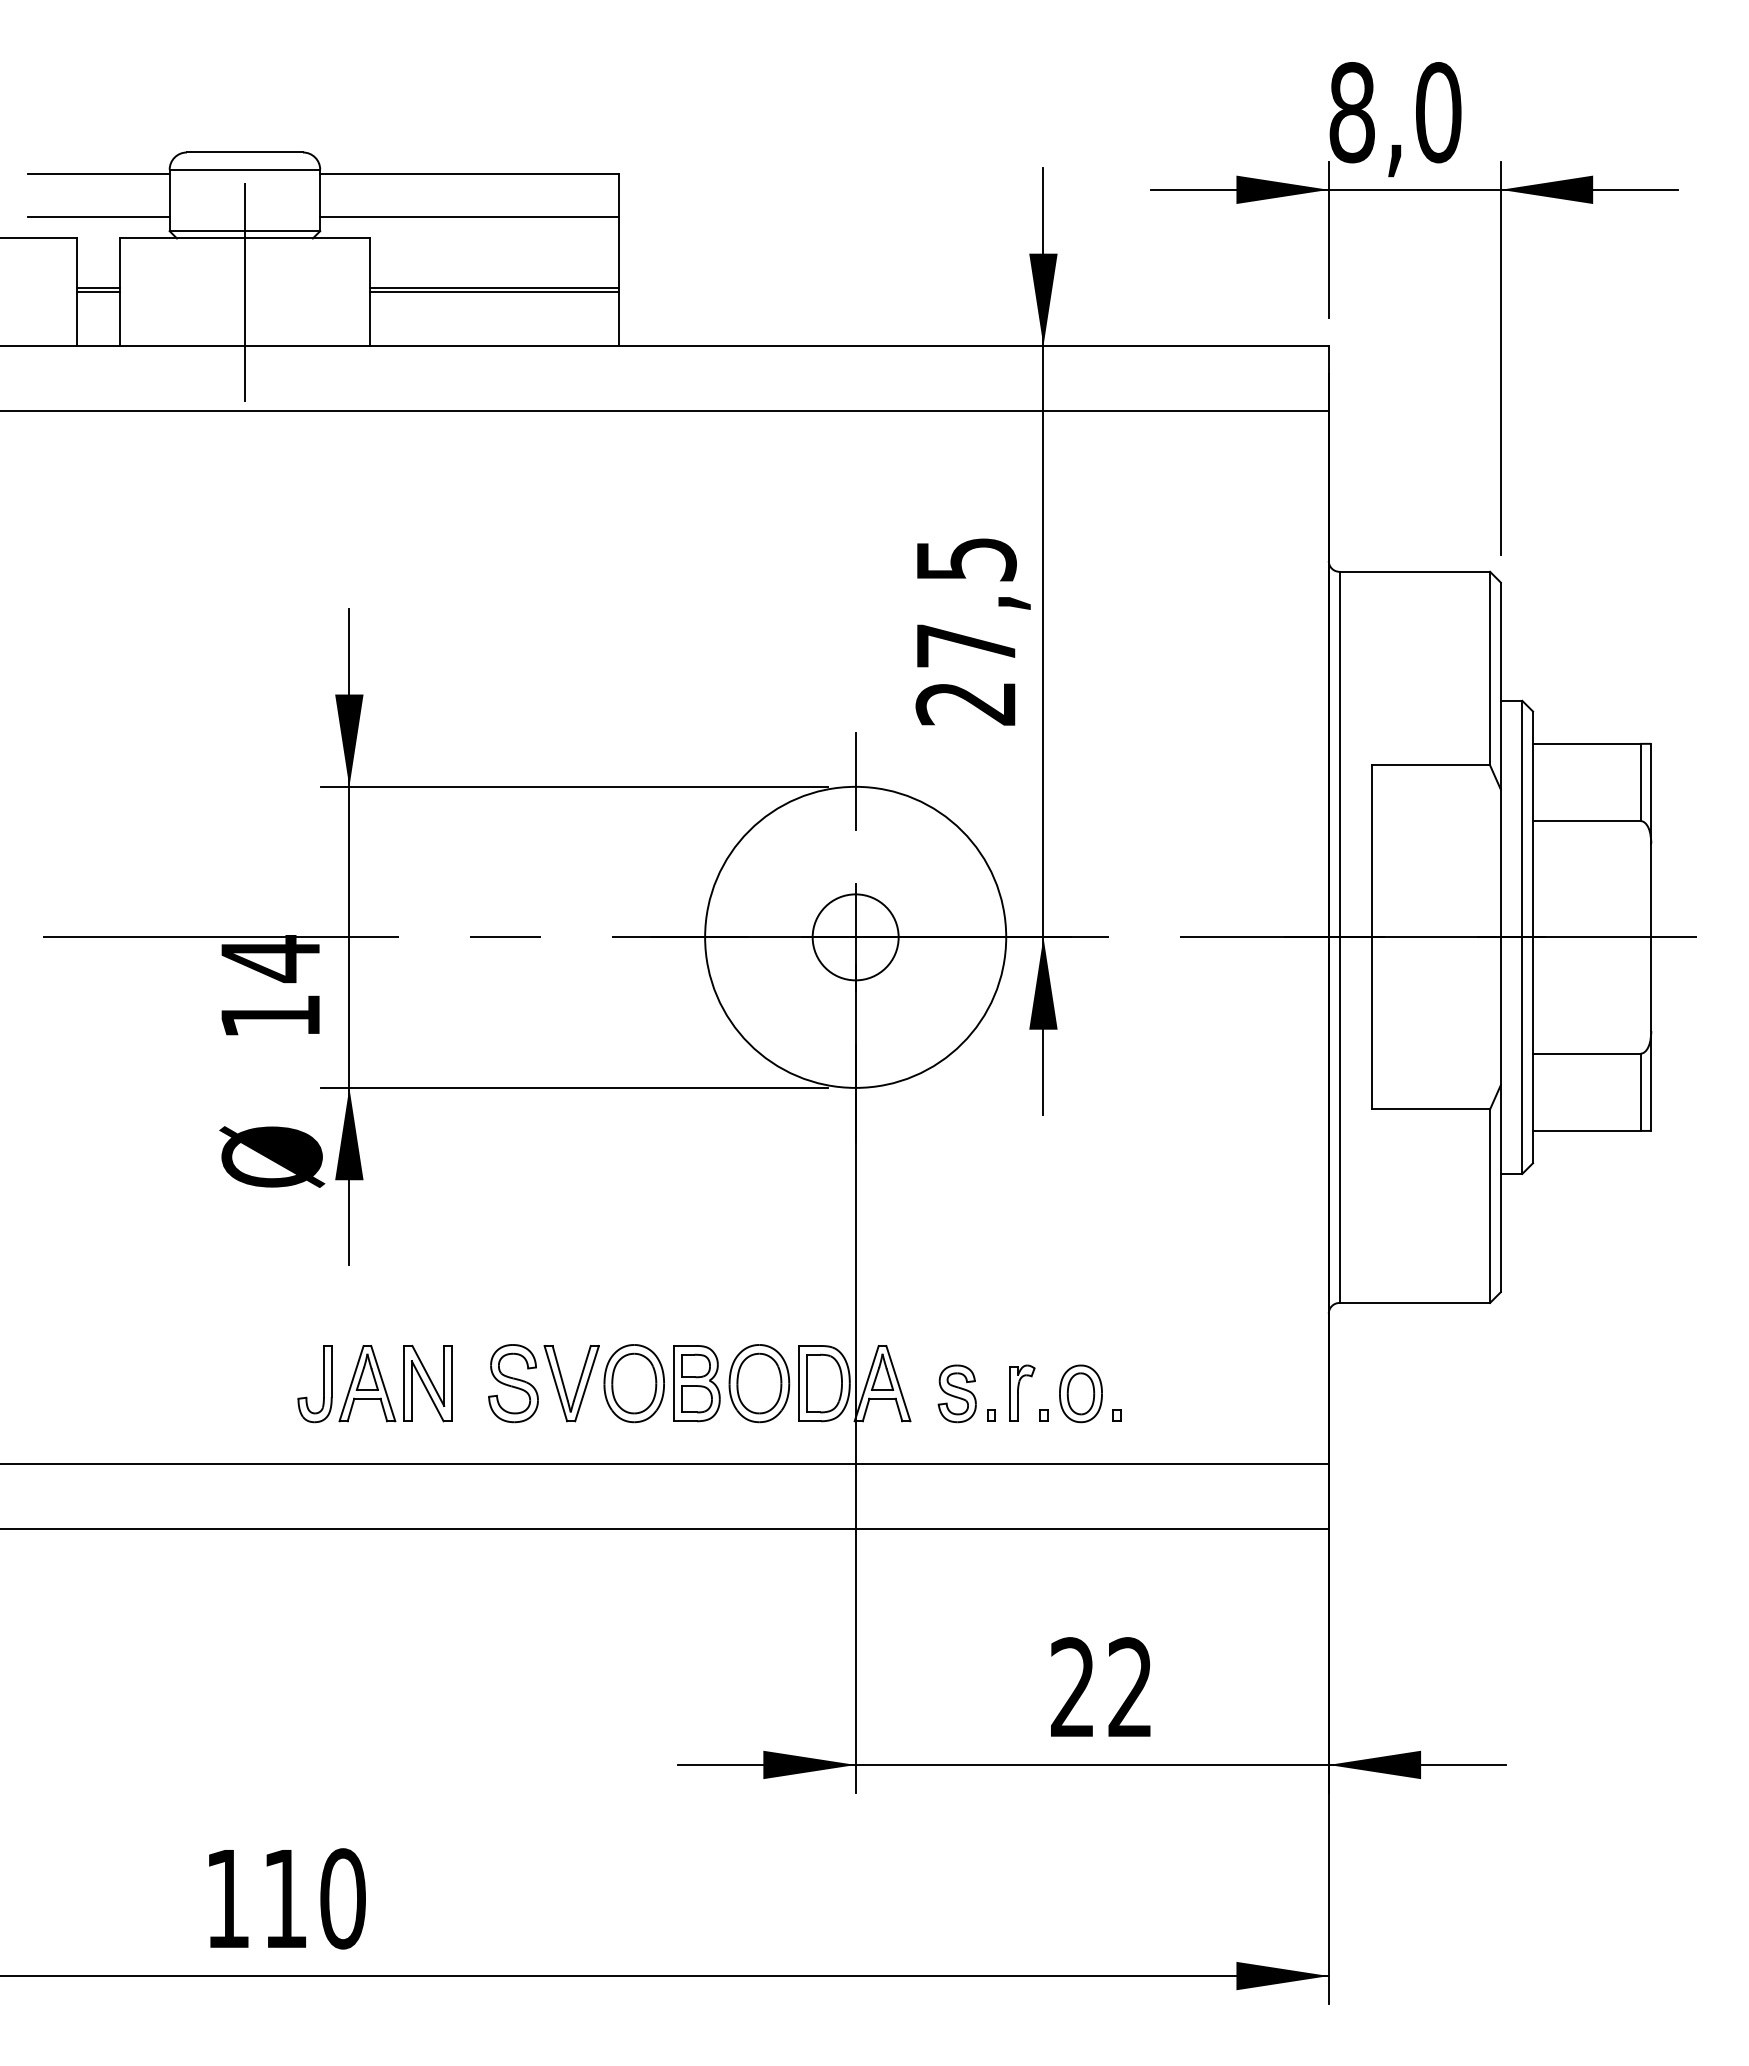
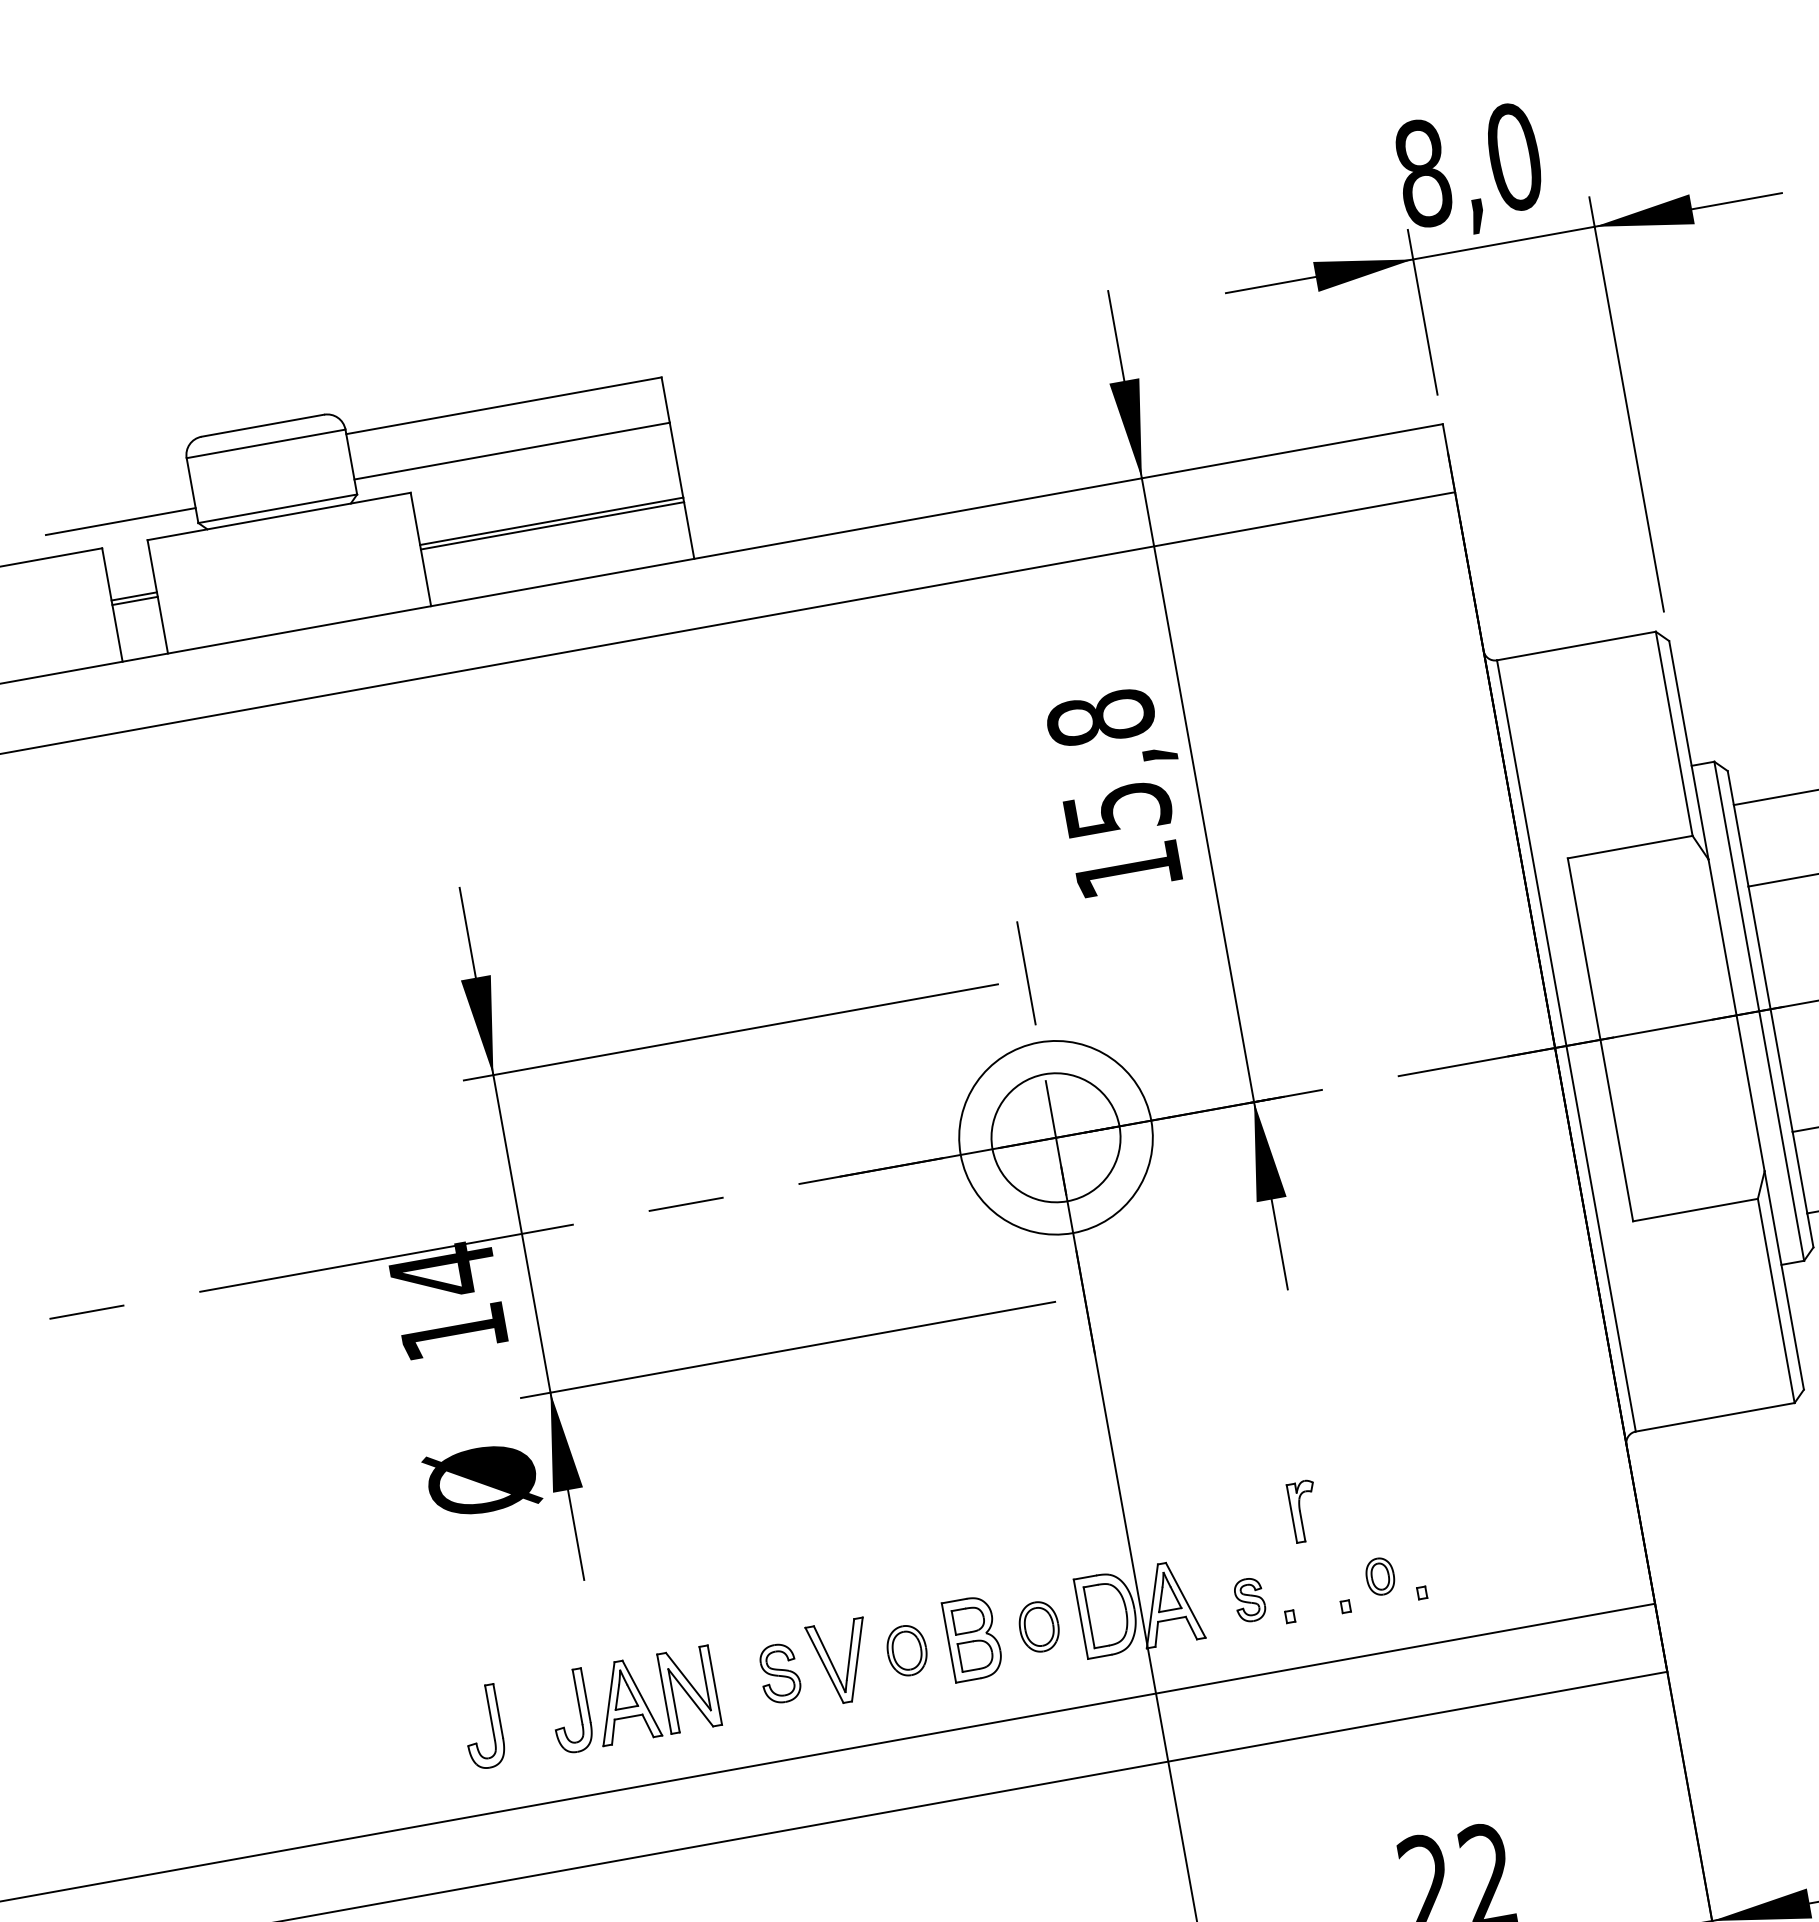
line: (98, 173) -> (112, 475), removed
line: (244, 291) -> (288, 572), removed
text: (965, 630) -> (1113, 793), 27,5 -> 15,8
circle: (855, 936) -> (1055, 1136), size x0.6
circle: (855, 937) -> (1055, 1137), size x1.4
part: (513, 1383) -> (779, 1673), size x0.7
part: (633, 1383) -> (906, 1650), size x0.6
part: (759, 1383) -> (1039, 1626), size x0.6
part: (240, 1384) -> (491, 1726), added
part: (1022, 1392) -> (1304, 1510), moved
part: (956, 1393) -> (1248, 1599), size x0.7
part: (1080, 1393) -> (1379, 1576), size x0.6

